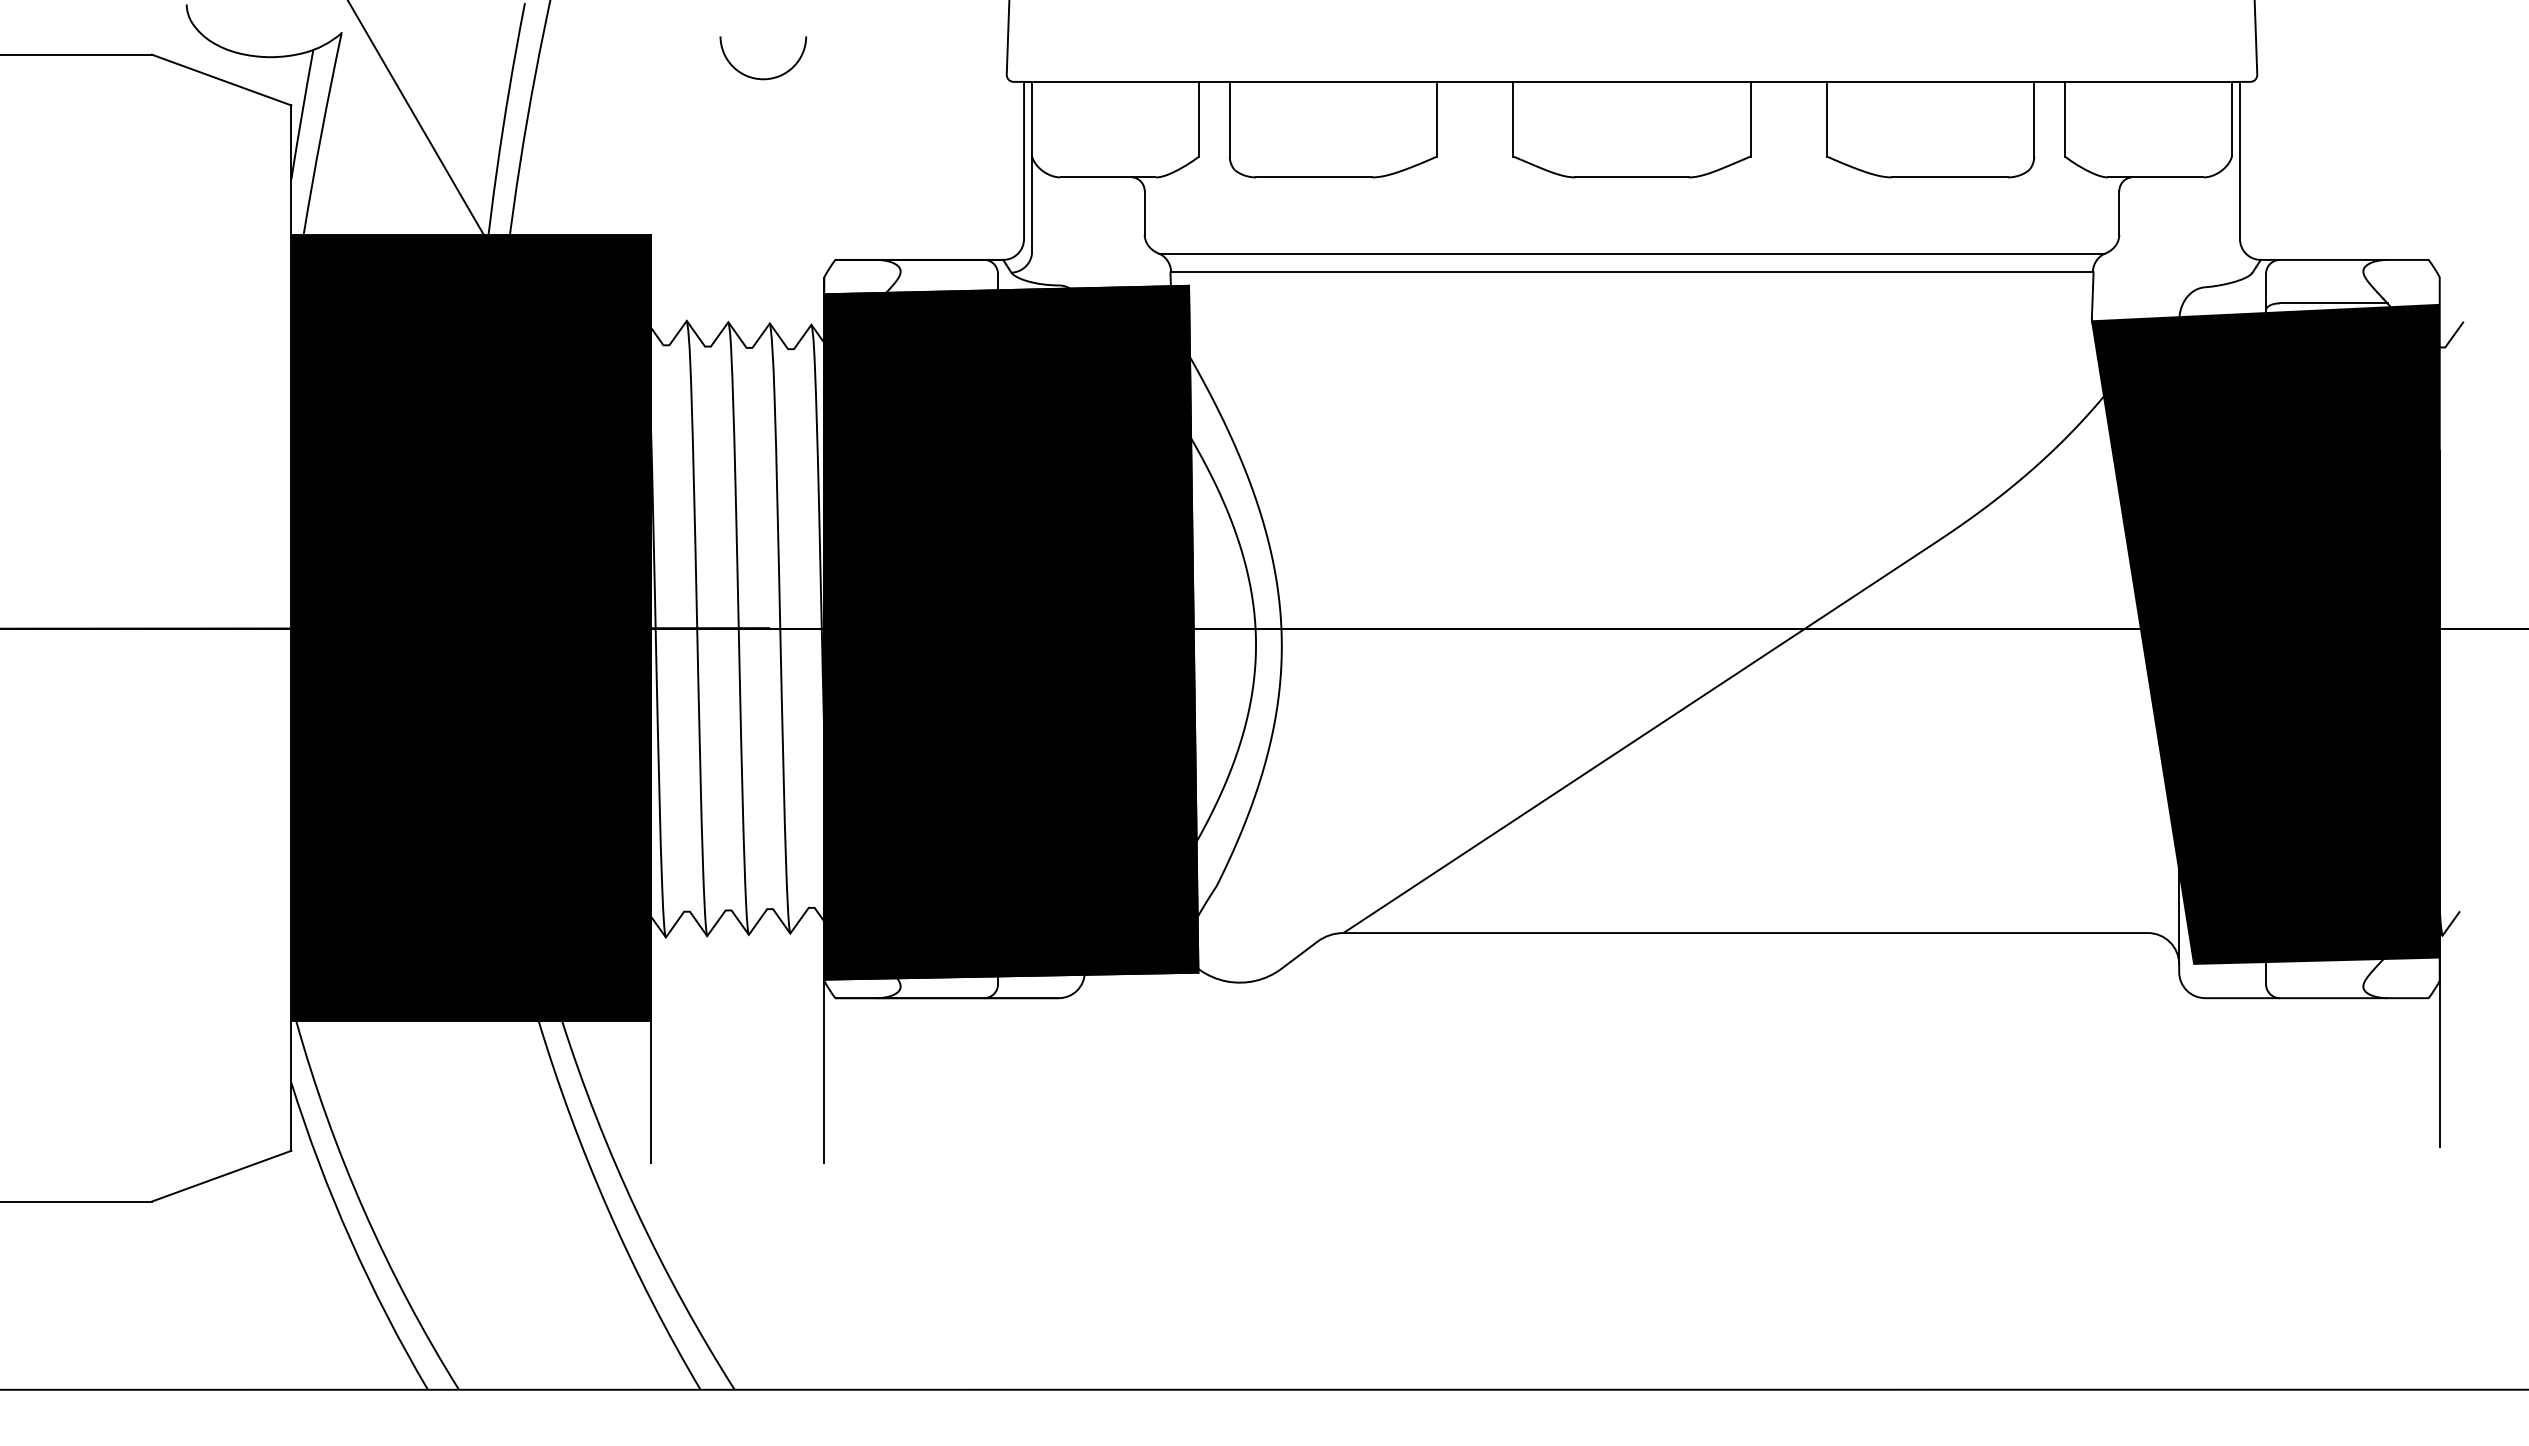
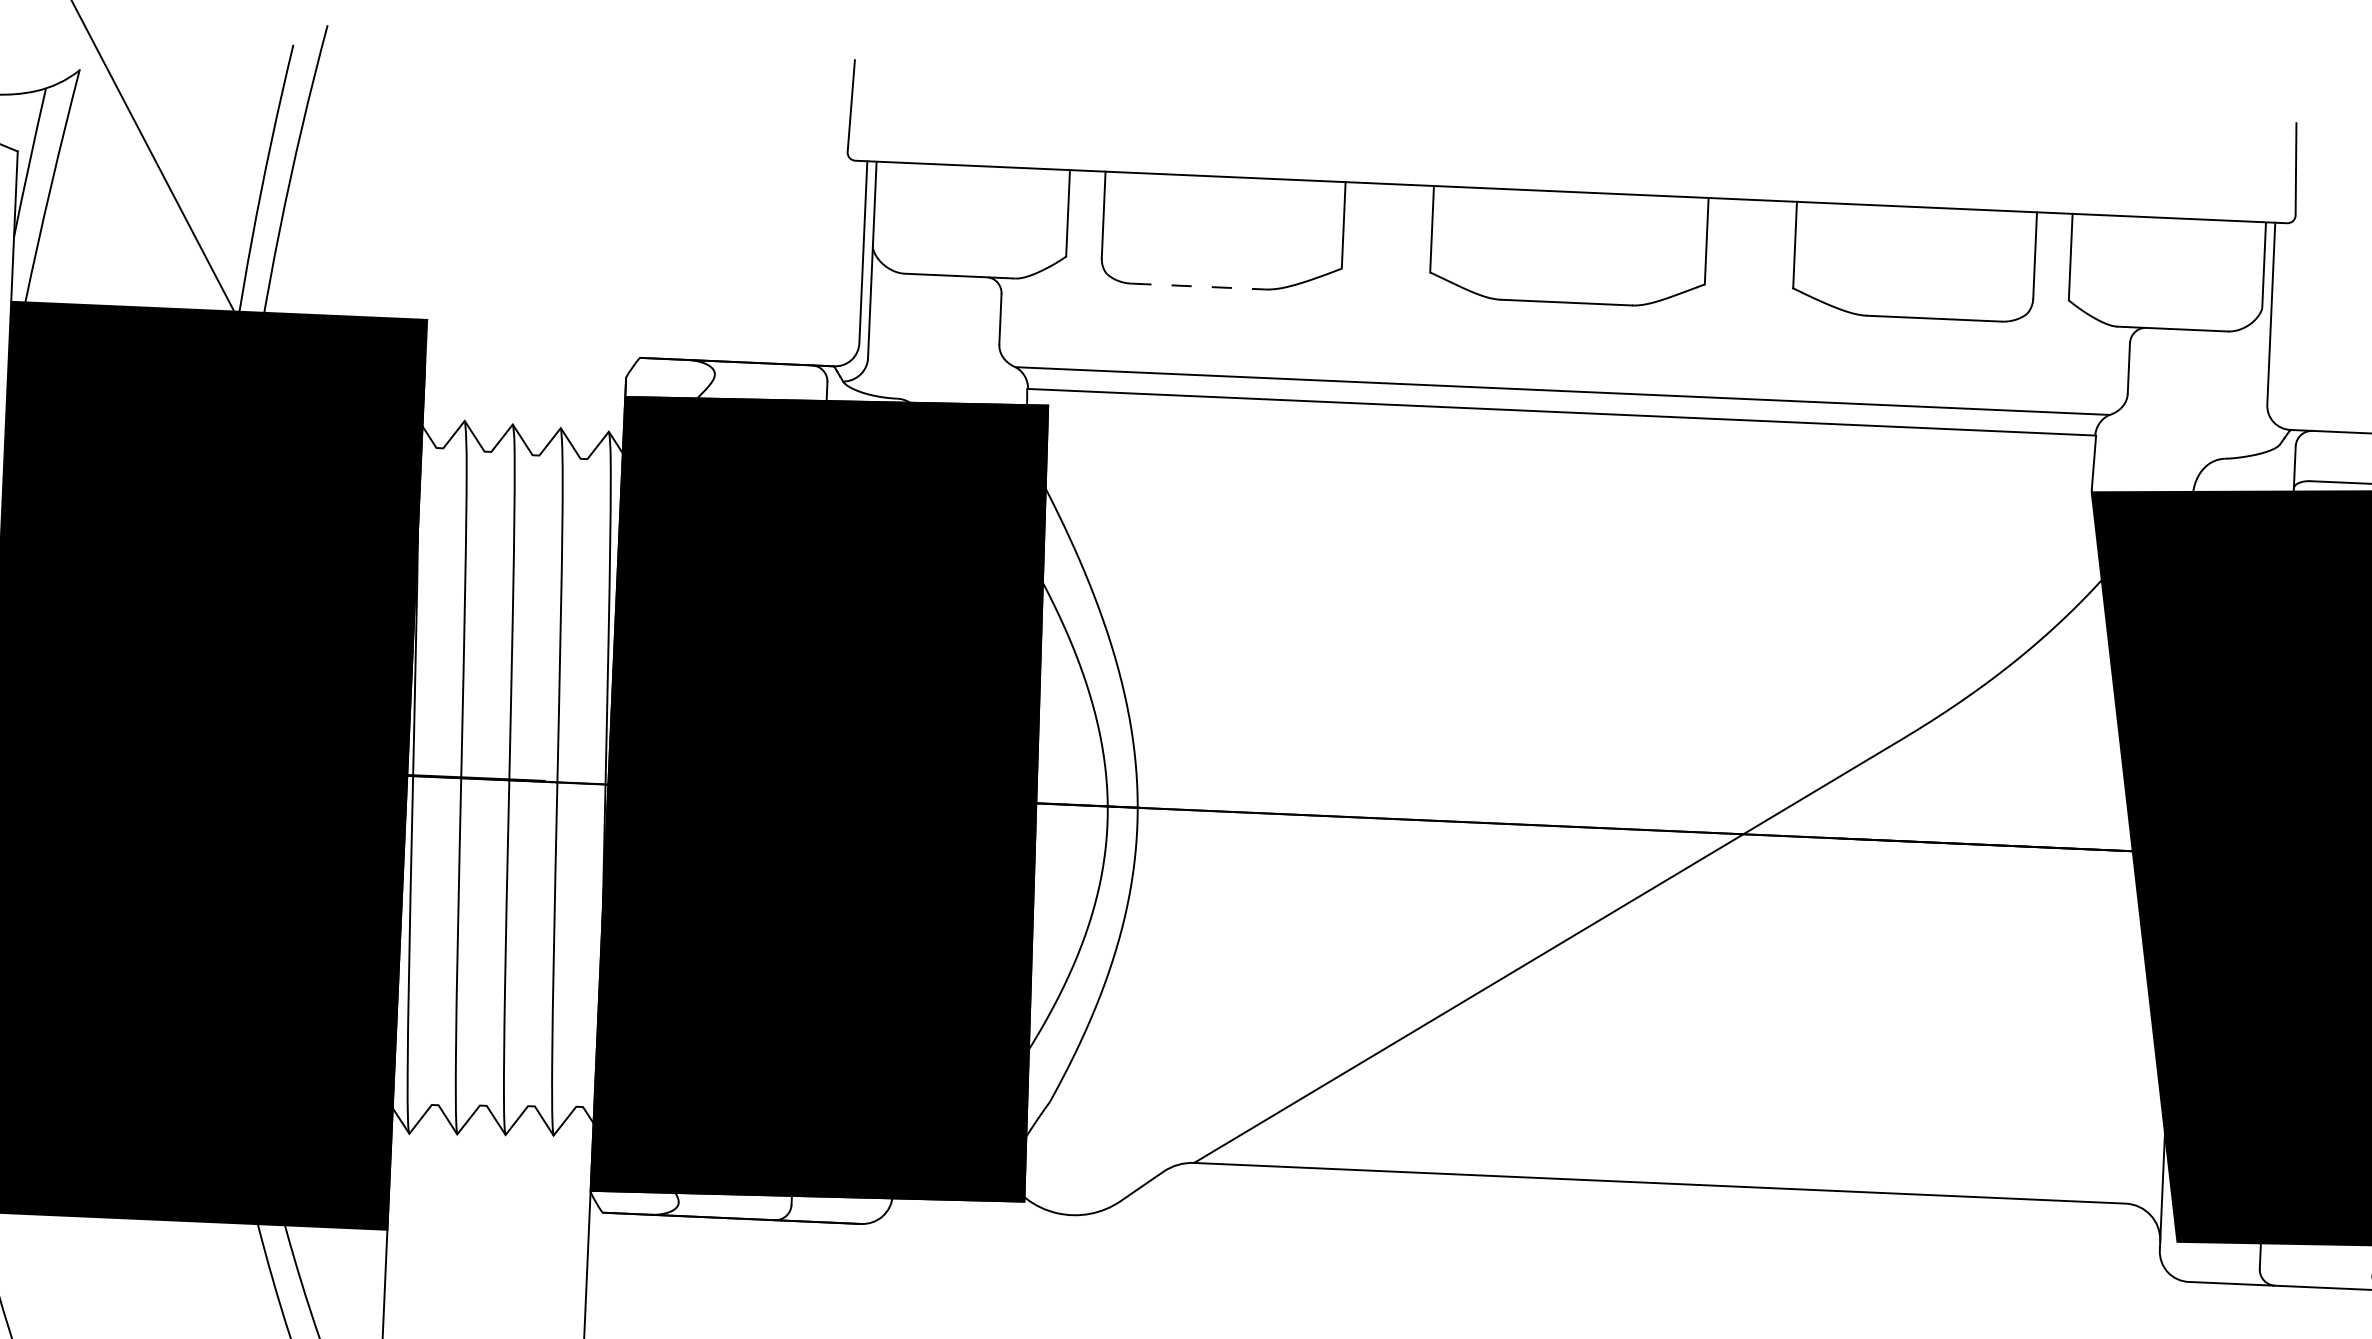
arc: (763, 78) -> (565, 144), removed
line: (1314, 177) -> (1198, 286), solid -> dashed

